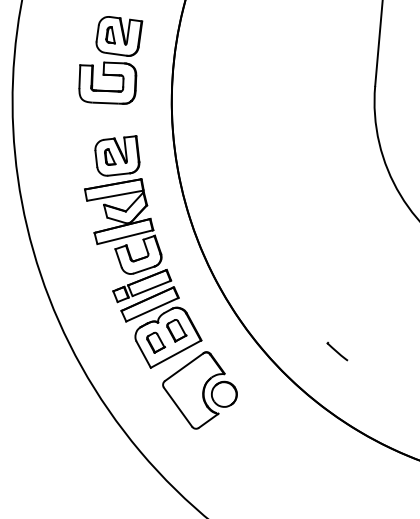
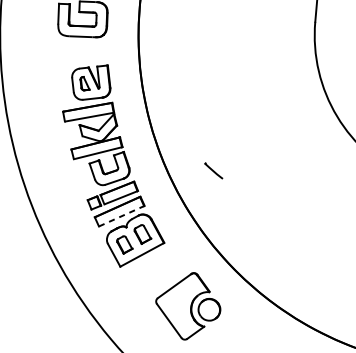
line: (152, 309) -> (121, 216), solid -> dashed
line: (337, 351) -> (213, 170), moved
part: (199, 390) -> (187, 306), moved

